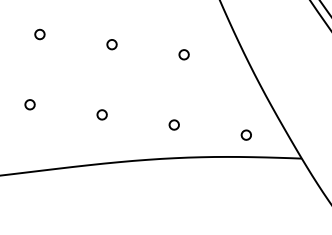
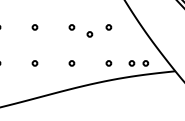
circle: (144, 63) -> (89, 34), added
circle: (218, 131) -> (131, 63), added

